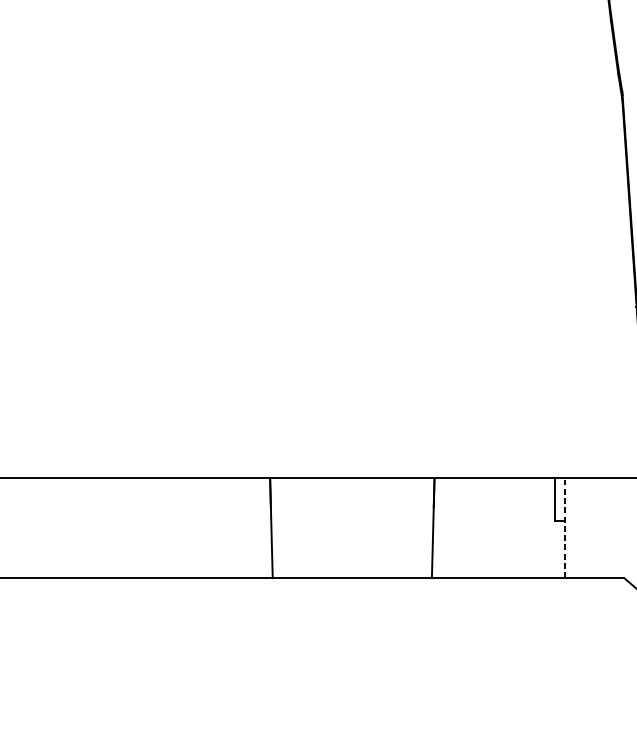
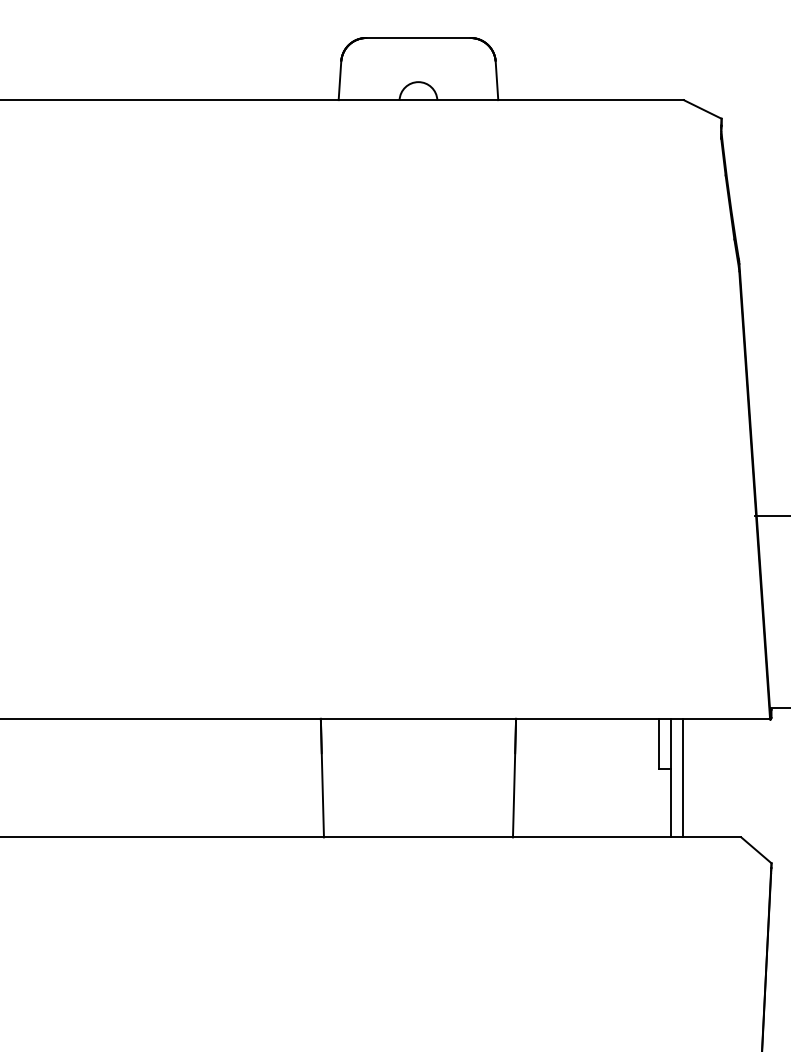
line: (564, 527) -> (670, 777), dashed -> solid
line: (574, 527) -> (682, 777), added

